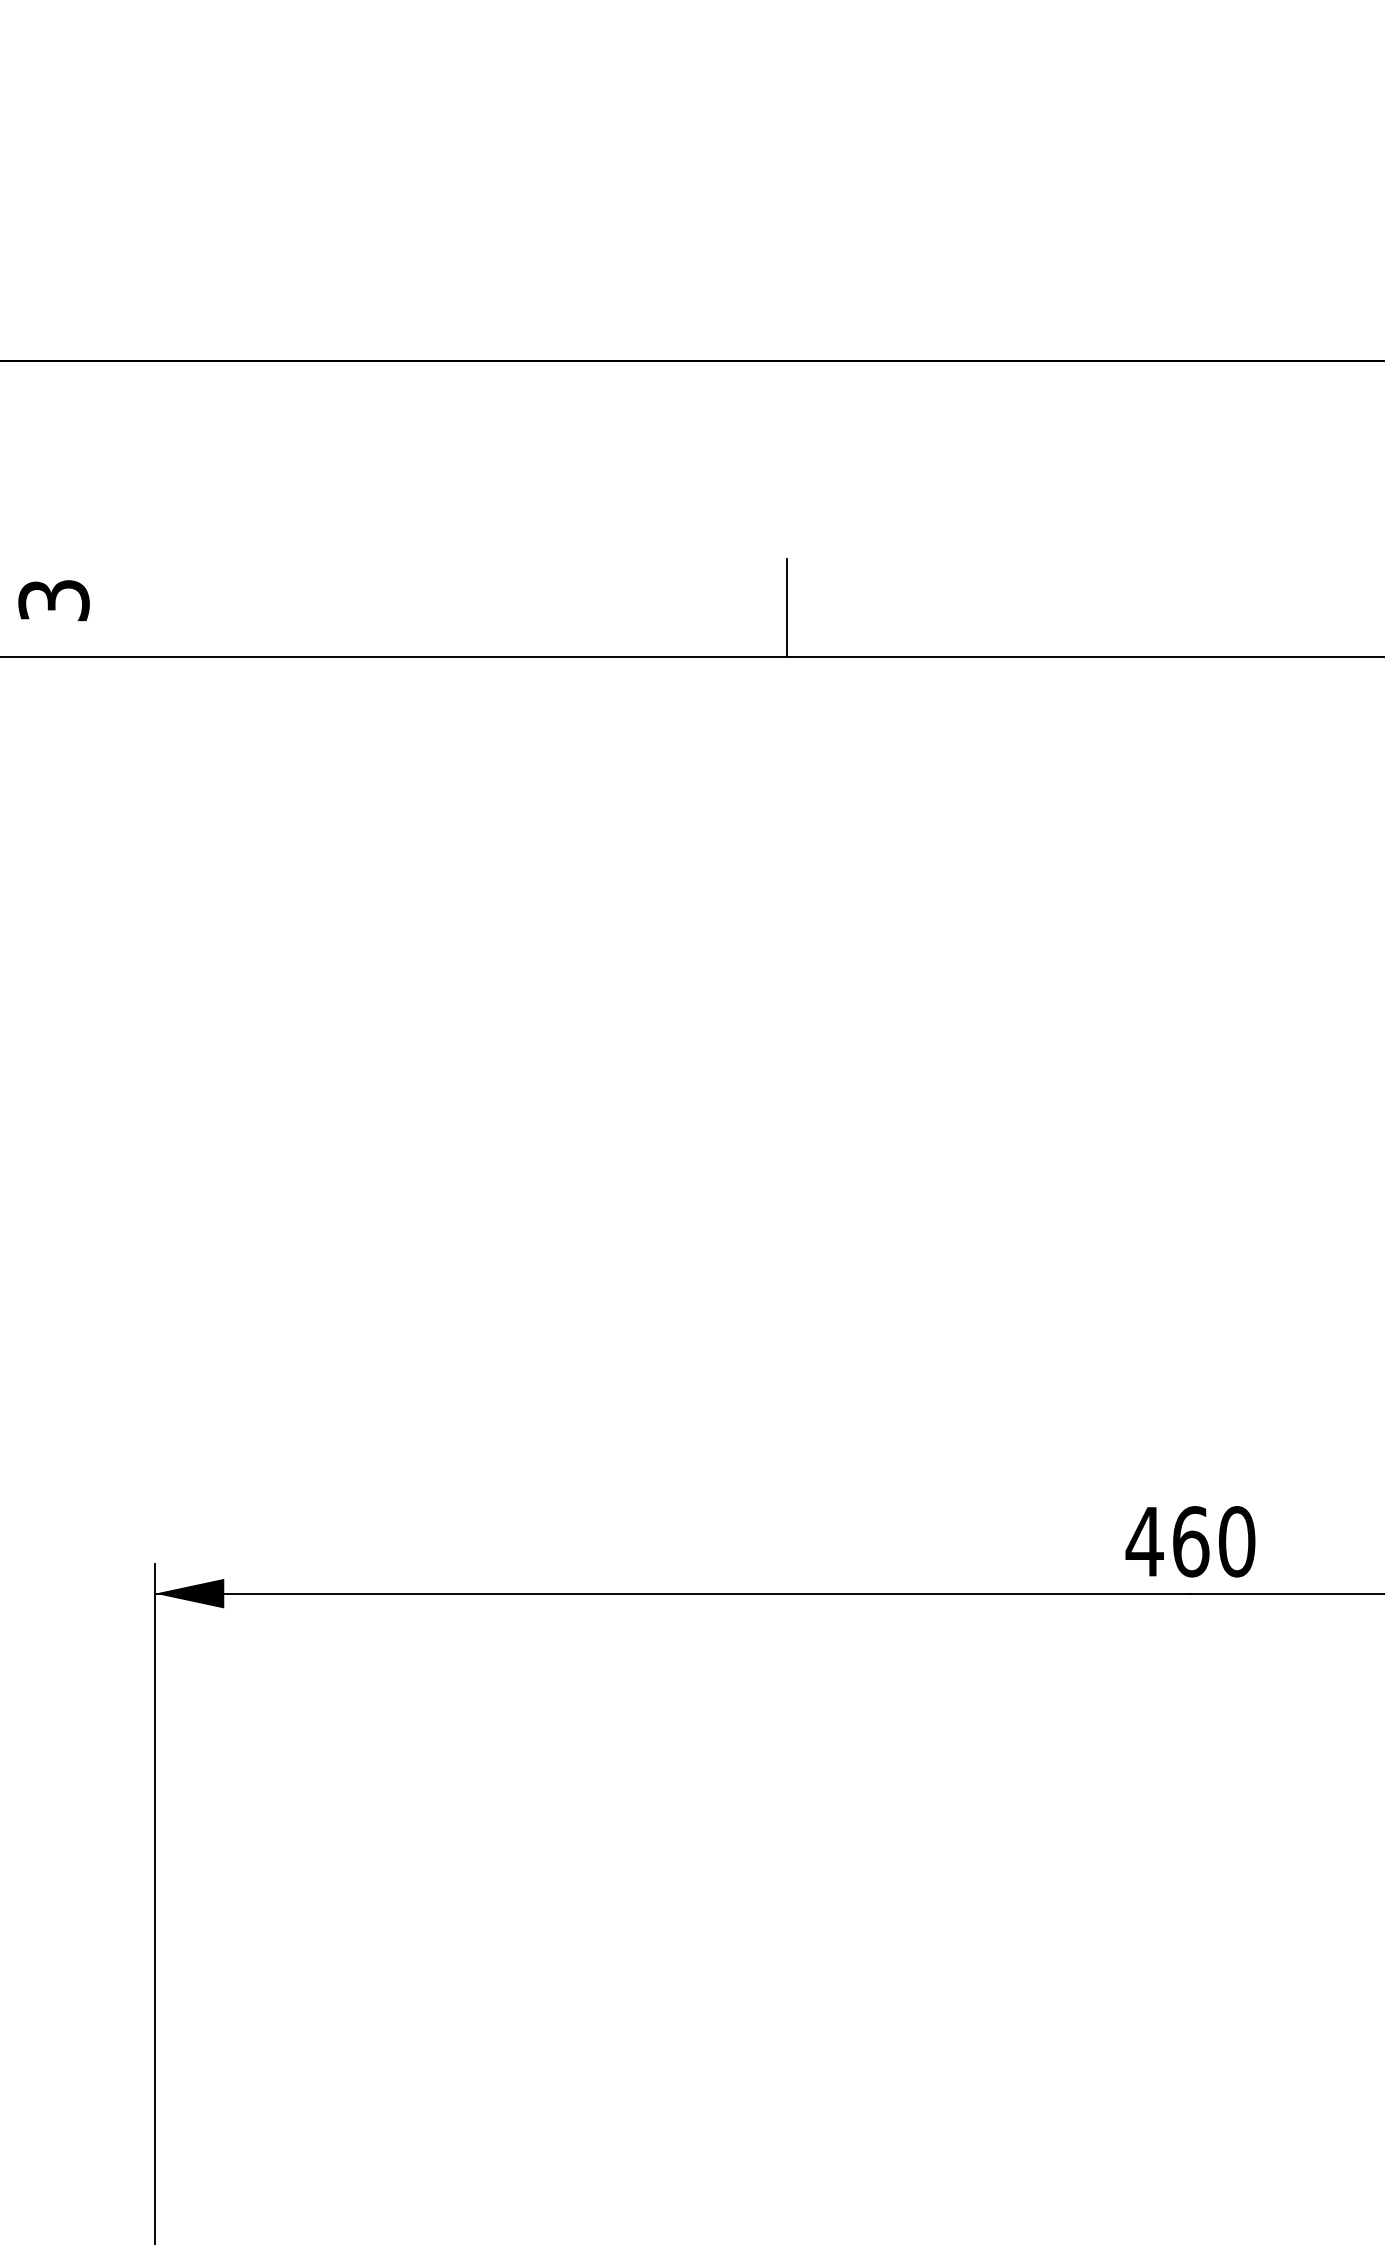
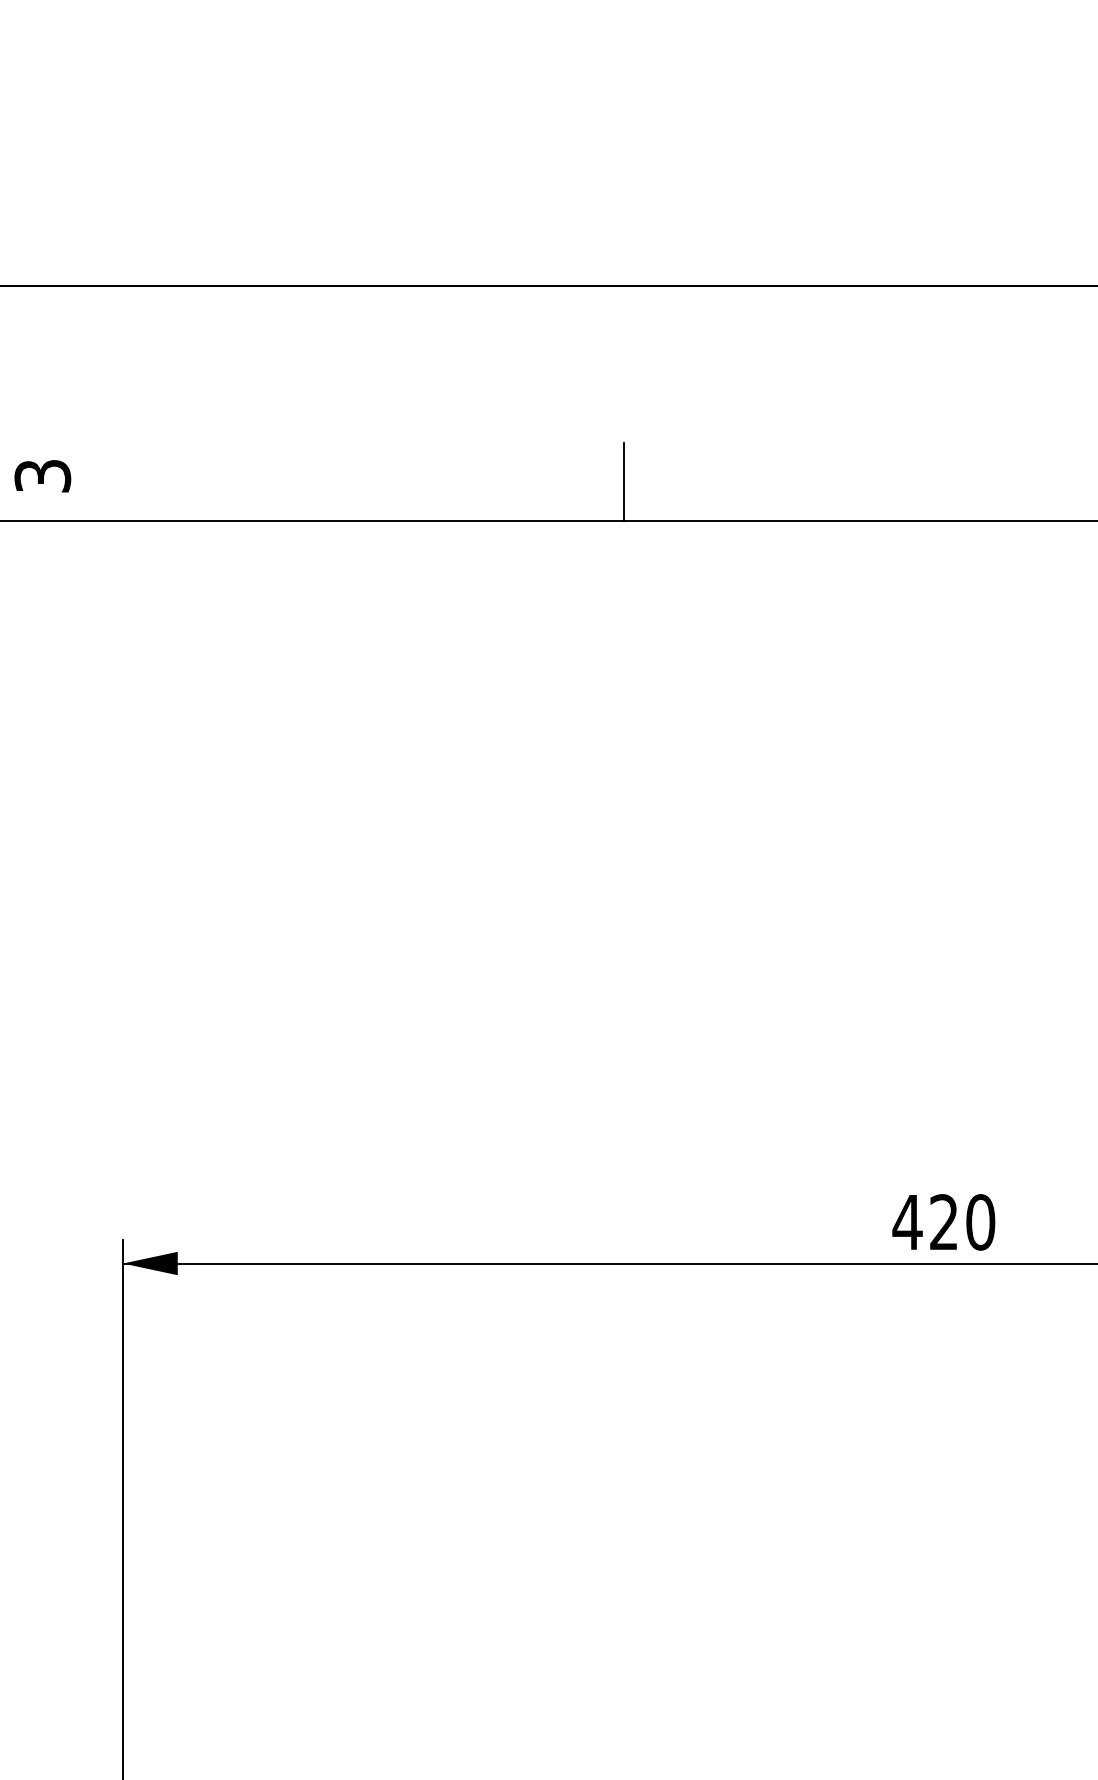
text: (1191, 1541) -> (944, 1222), 460 -> 420

